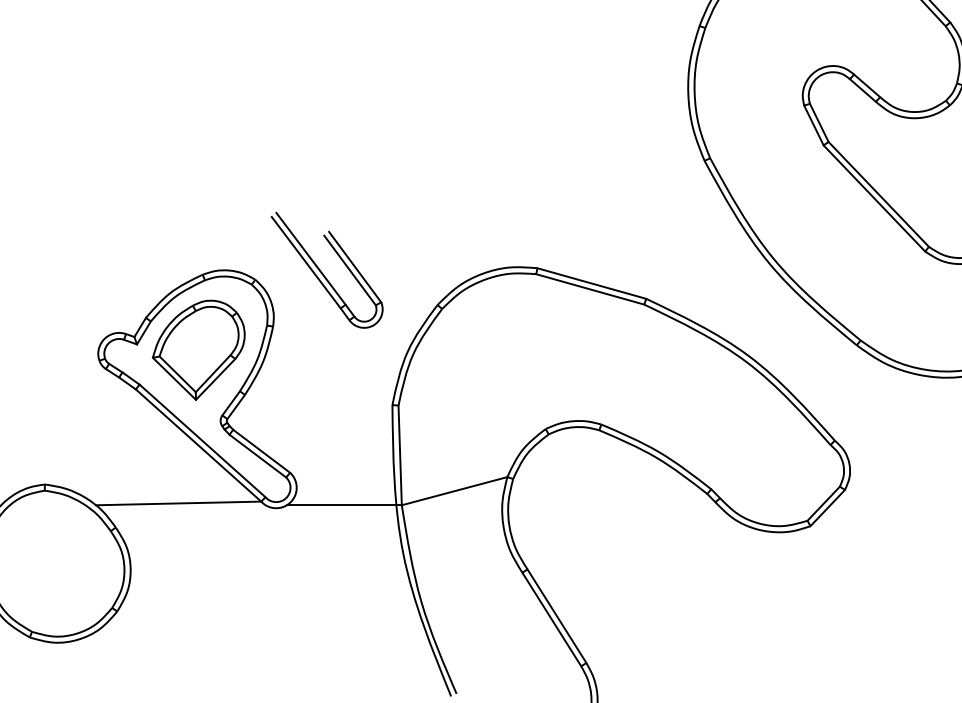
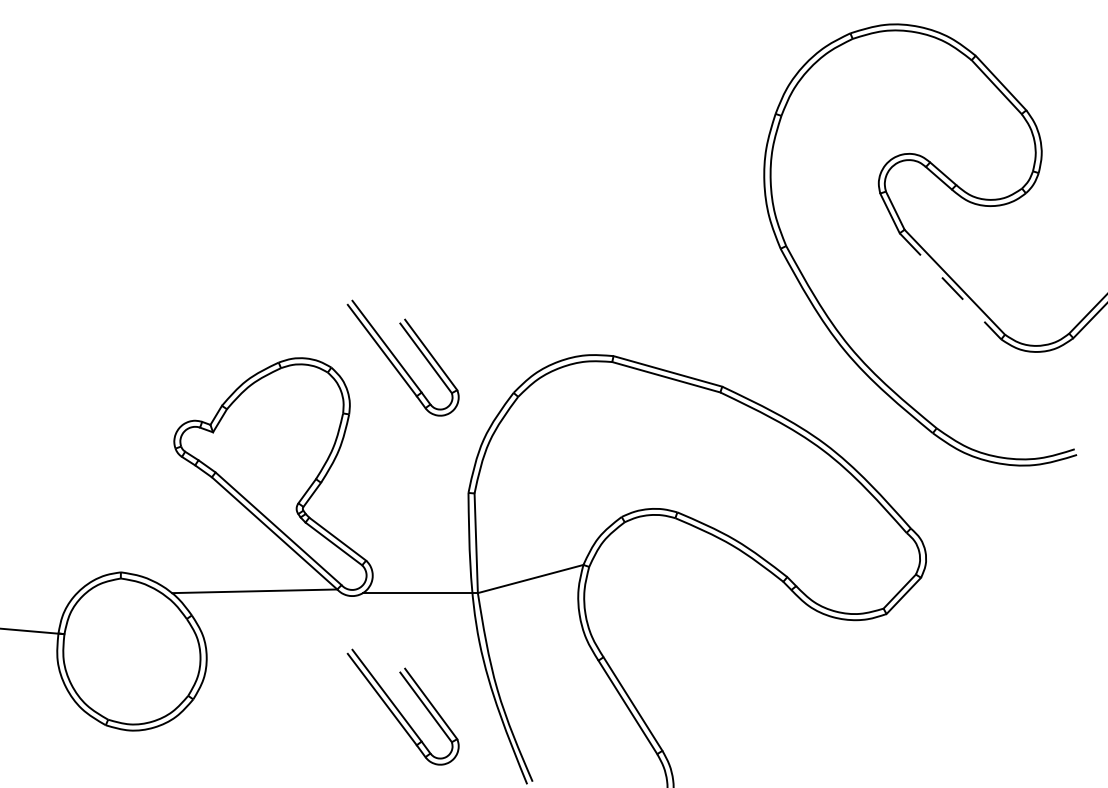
line: (874, 198) -> (950, 286), solid -> dashed
part: (198, 349) -> (274, 437), removed
part: (326, 618) -> (402, 706), added

